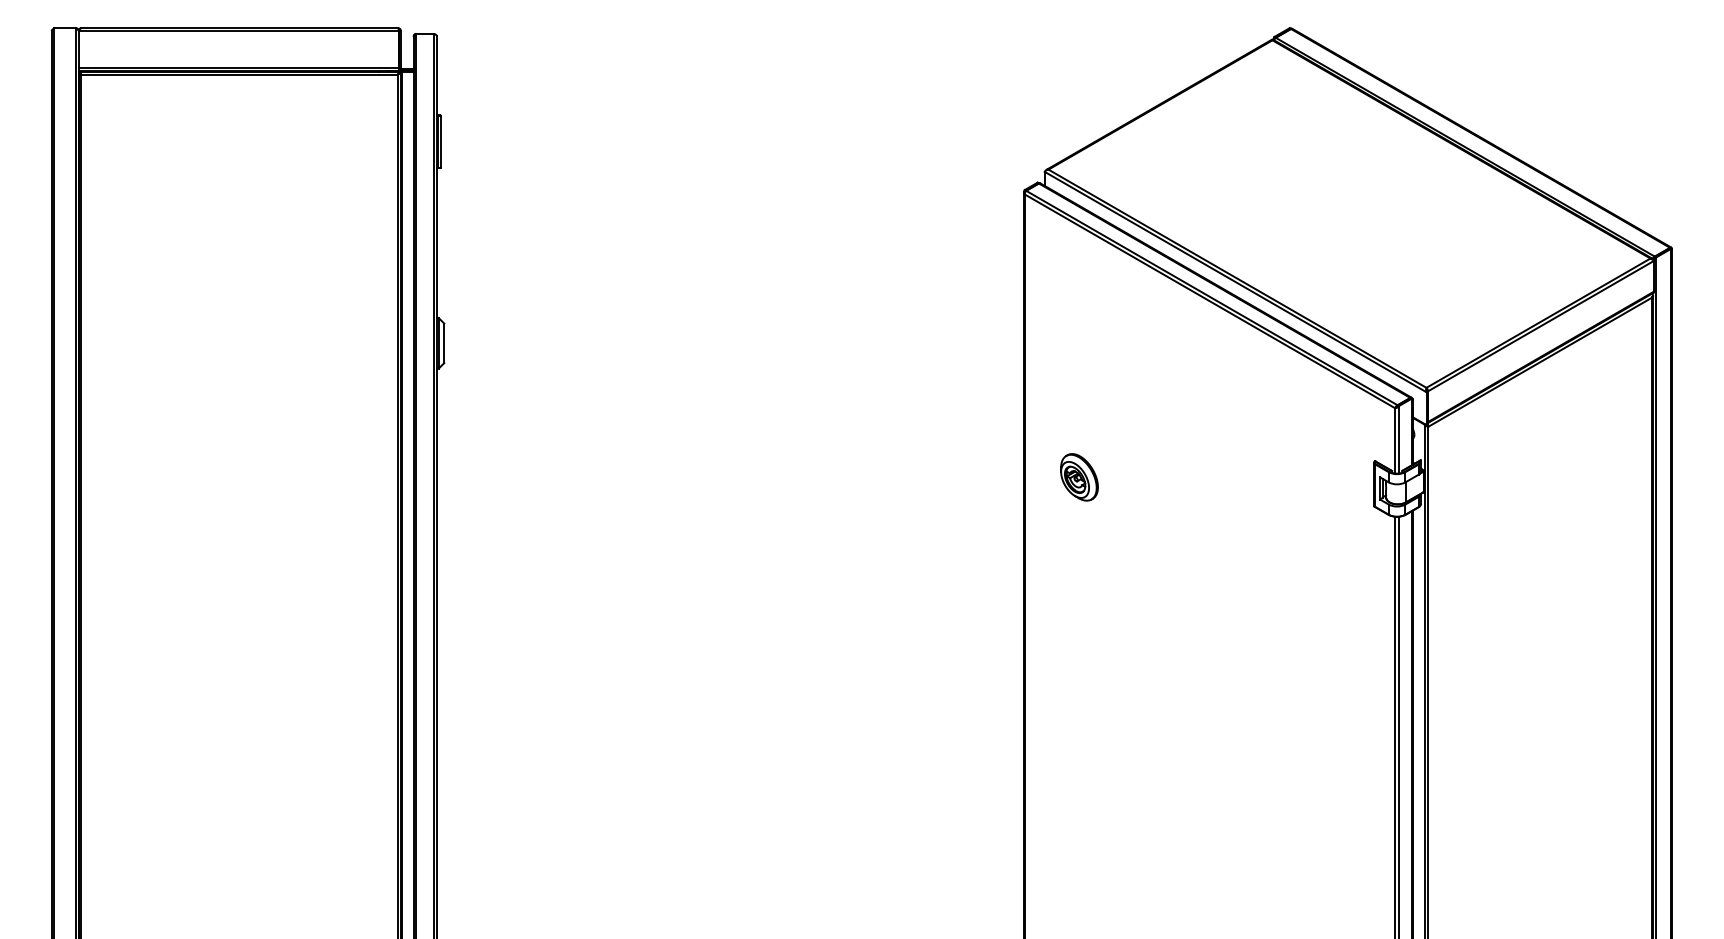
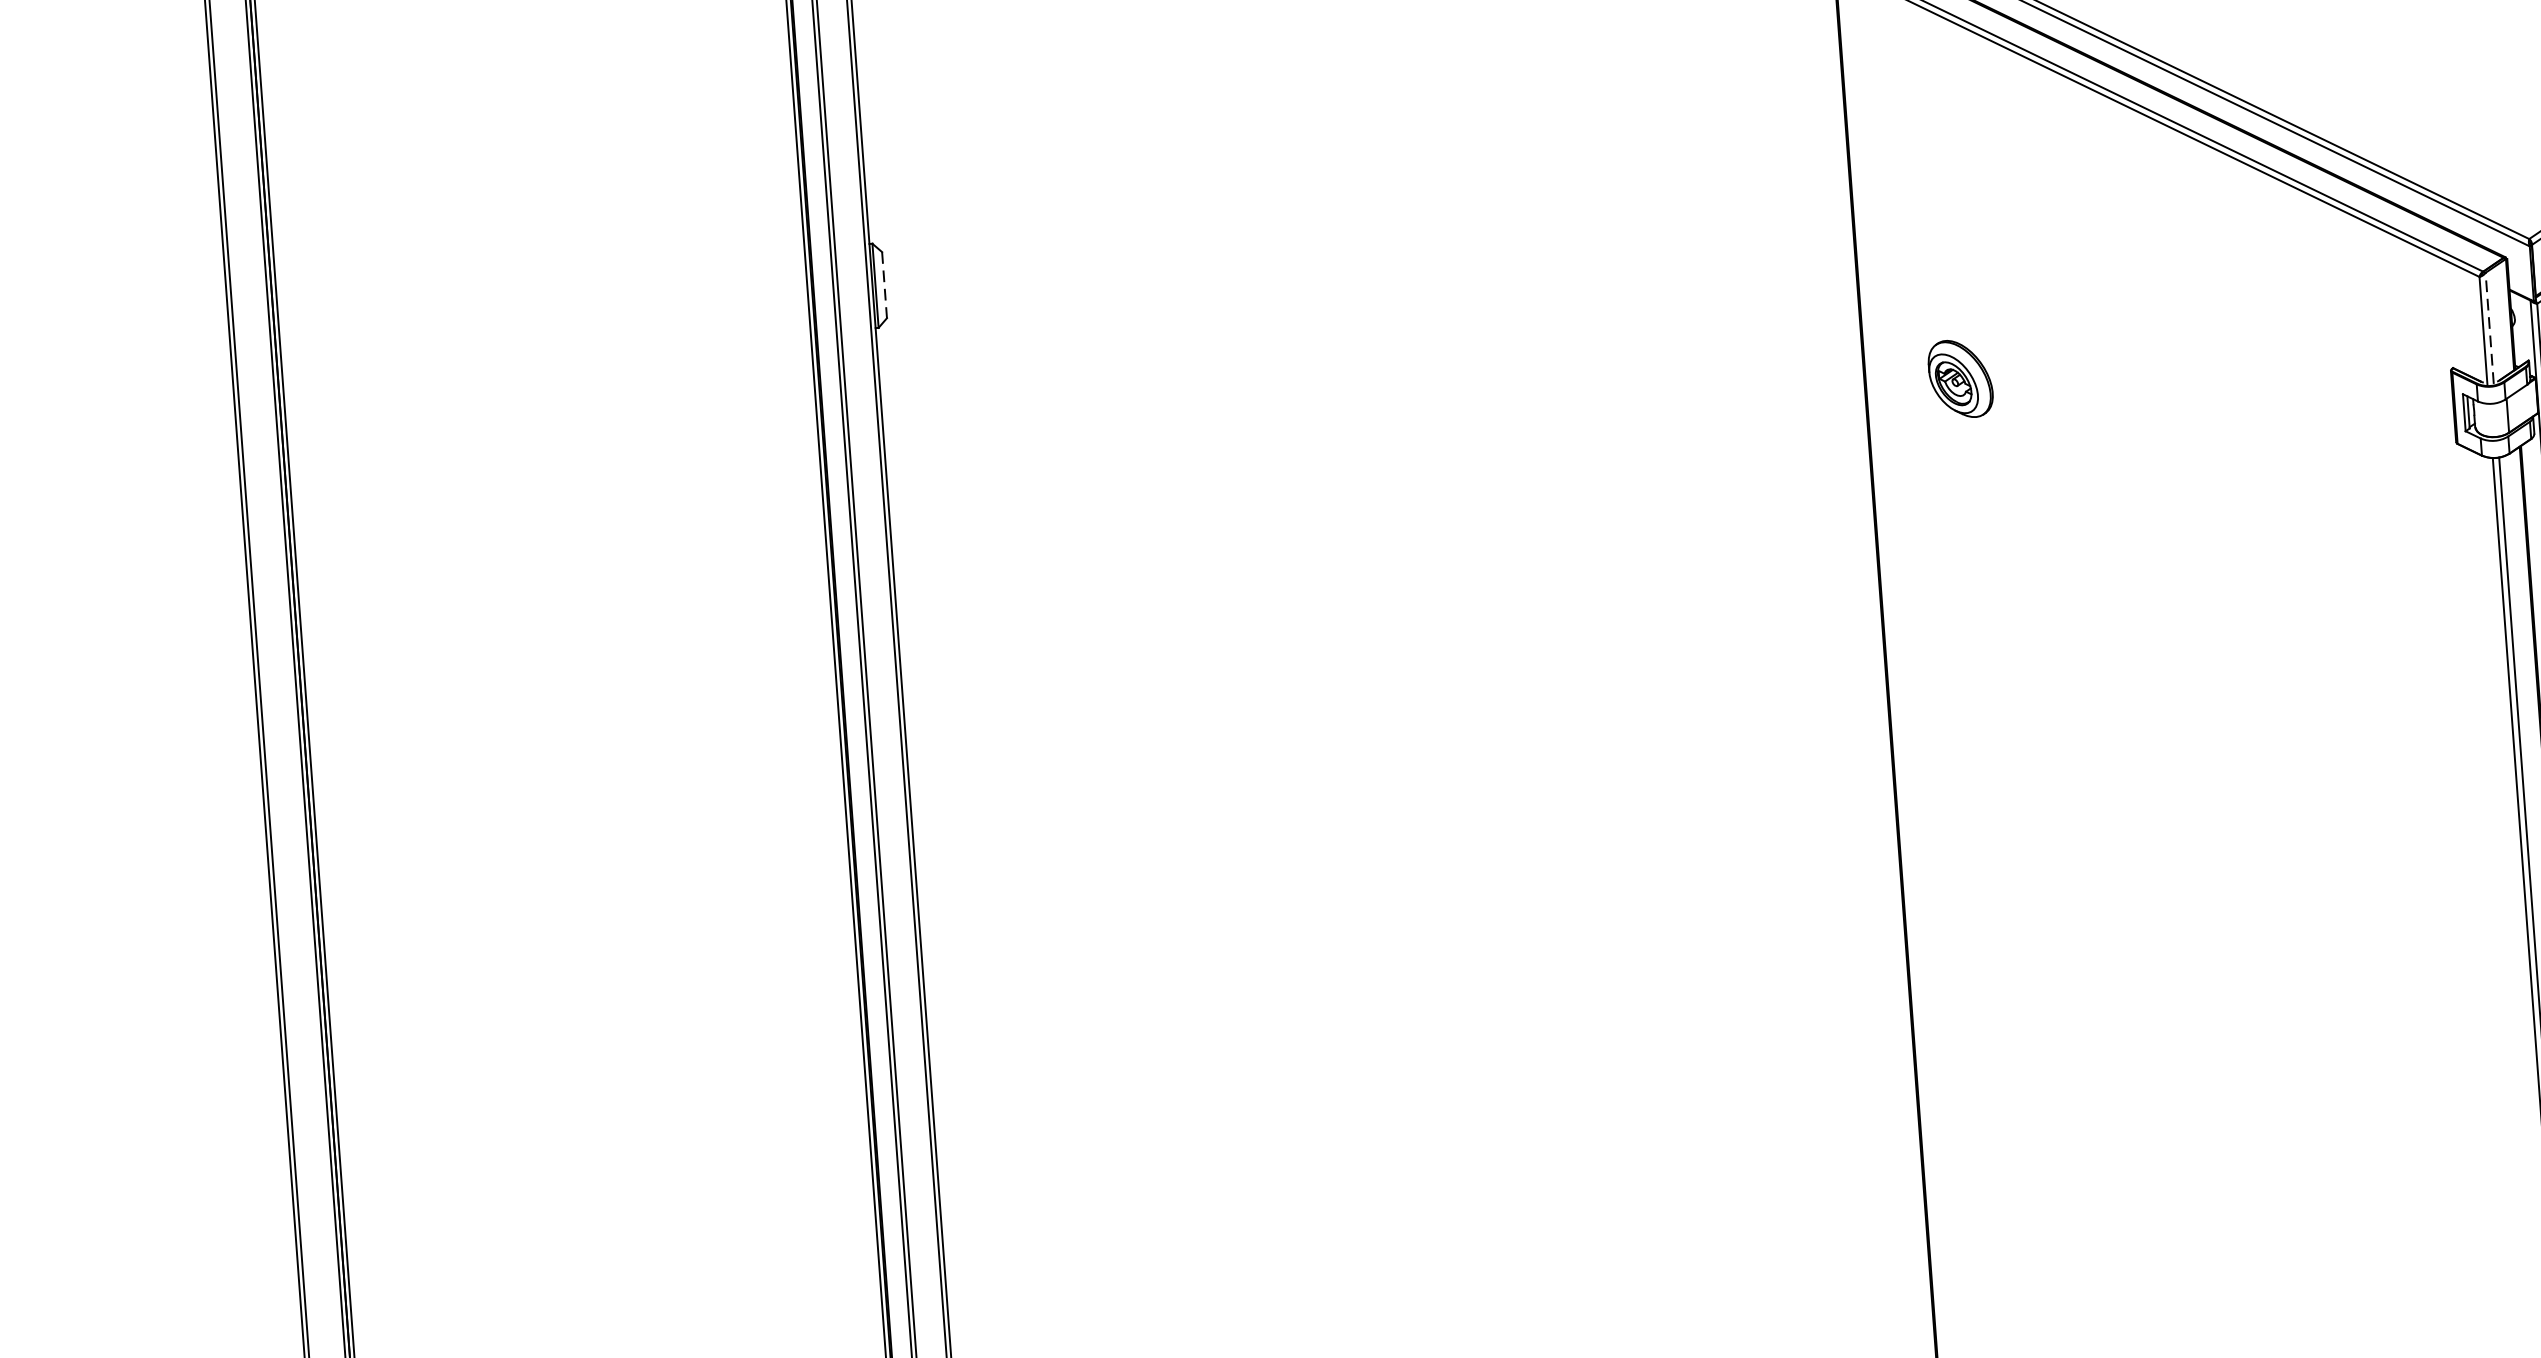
line: (444, 343) -> (884, 285), solid -> dashed
line: (1399, 438) -> (2490, 326), solid -> dashed
part: (1079, 477) -> (1960, 379), moved

